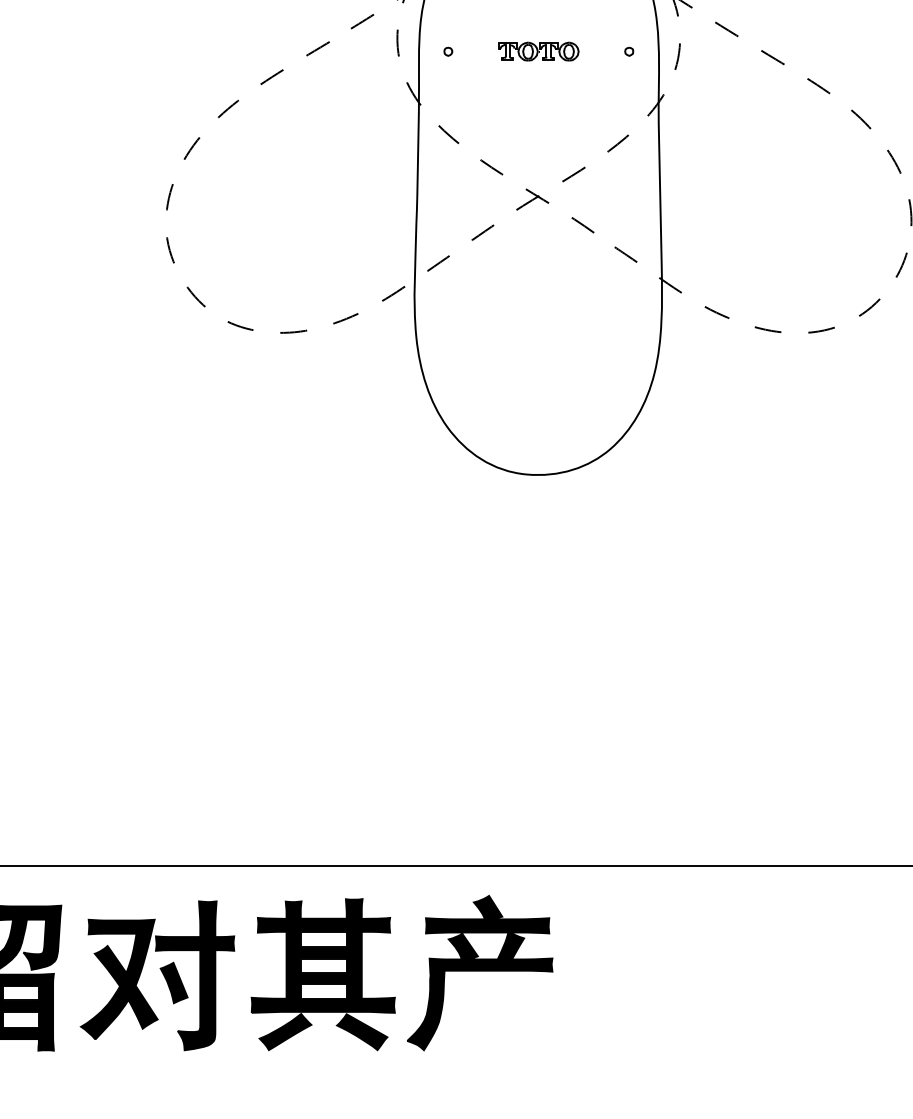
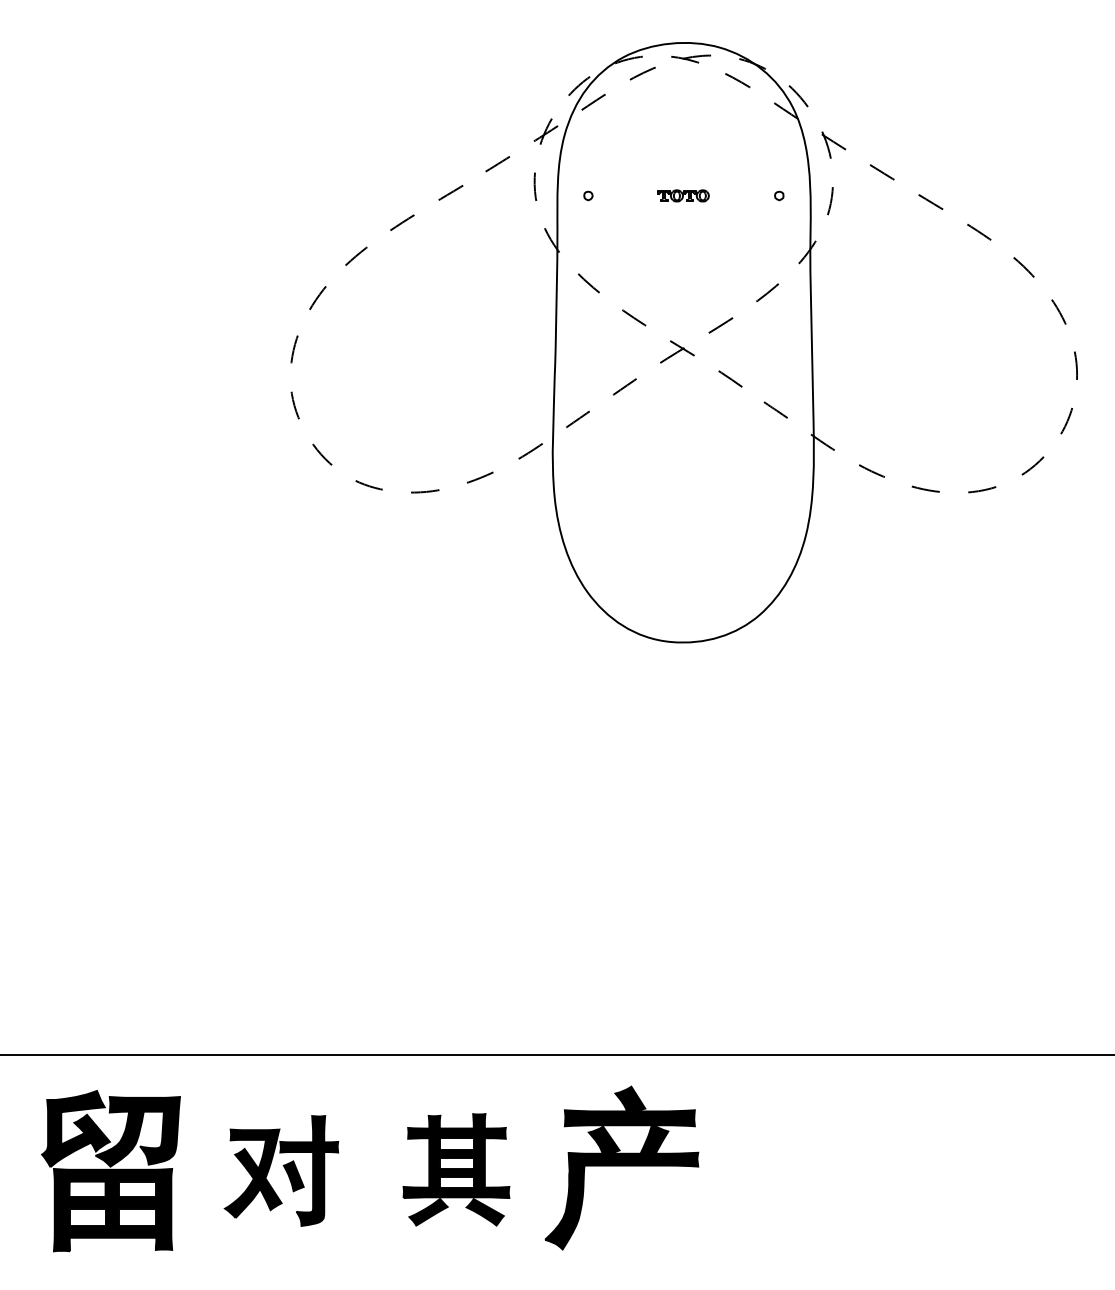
part: (538, 51) -> (683, 195), size x0.6
part: (323, 974) -> (456, 1169), size x0.7
part: (157, 975) -> (281, 1170), size x0.7

